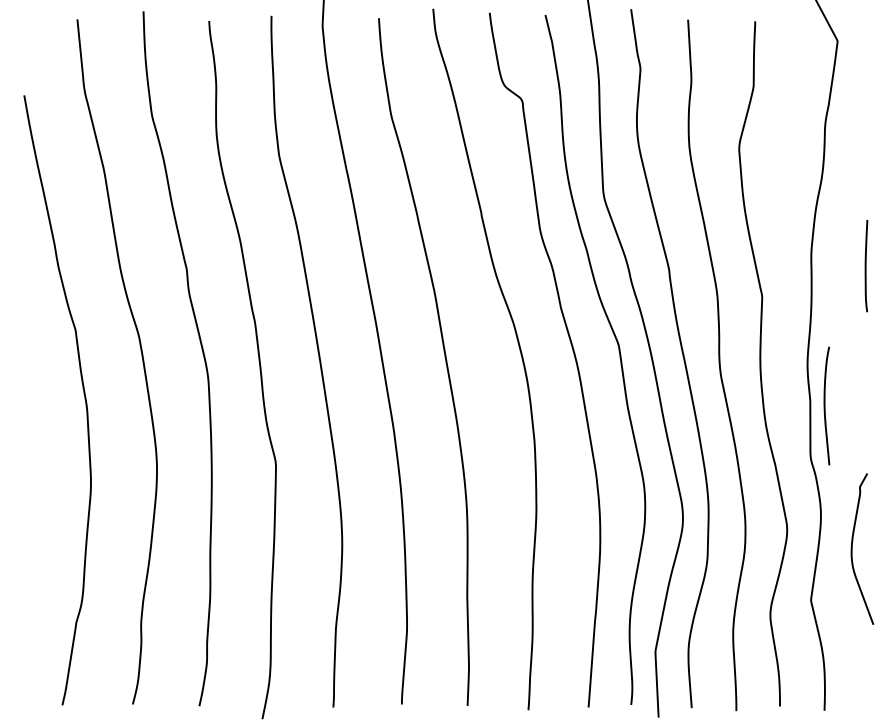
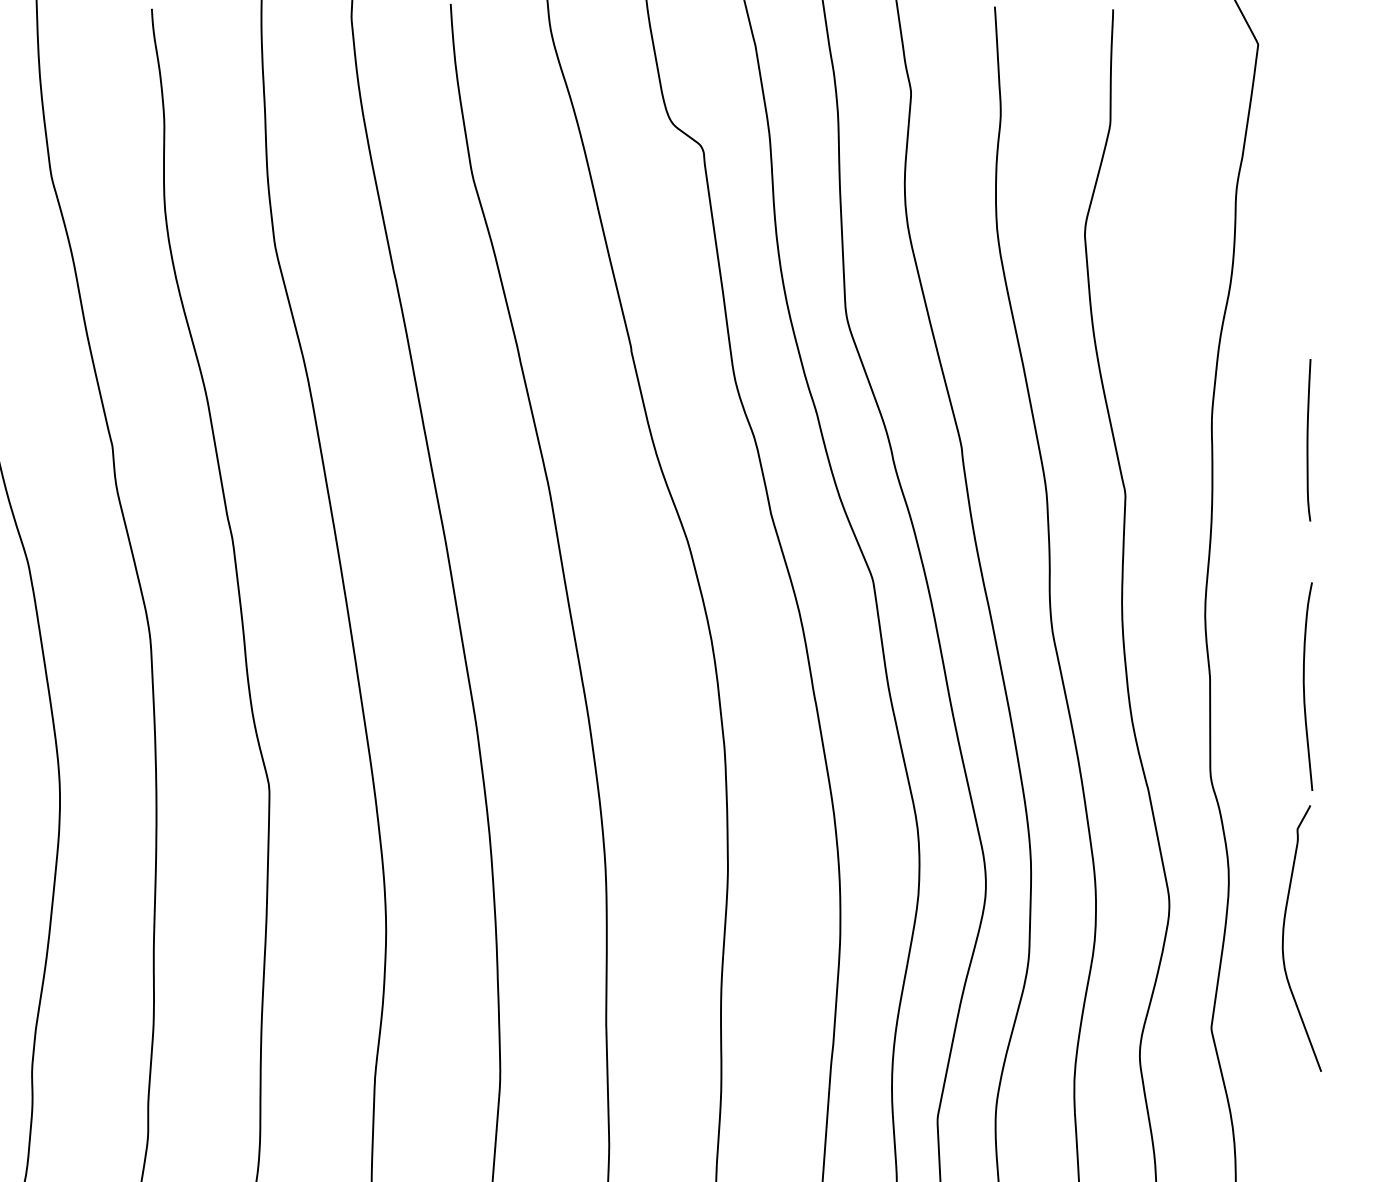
curve: (825, 405) -> (1305, 685), moved

